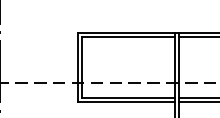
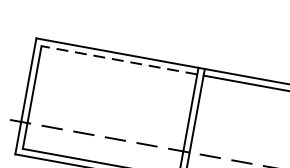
line: (128, 37) -> (118, 60), solid -> dashed

